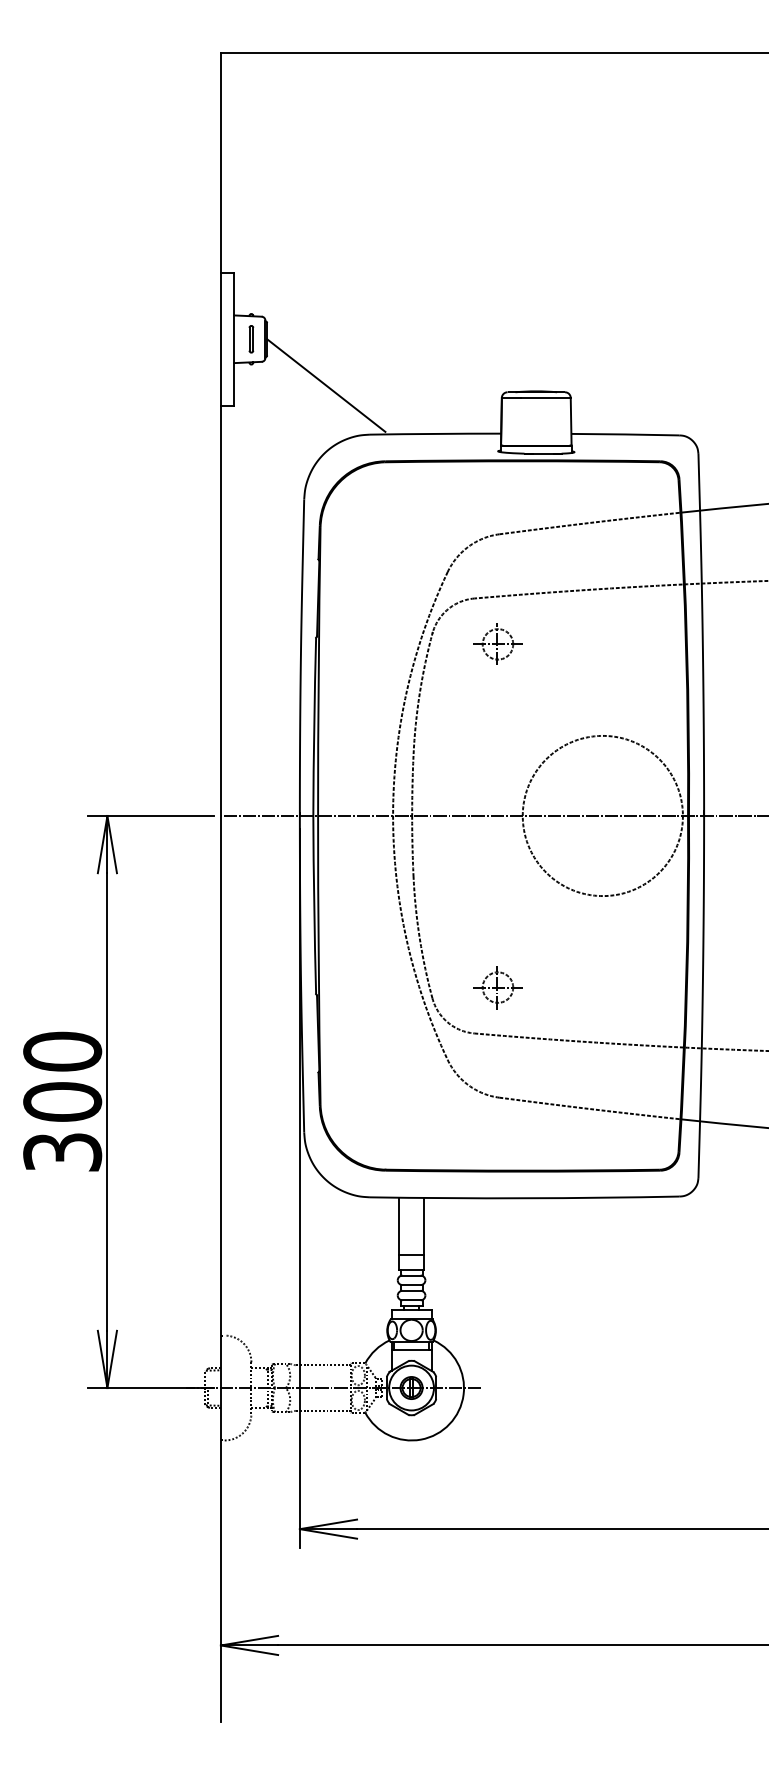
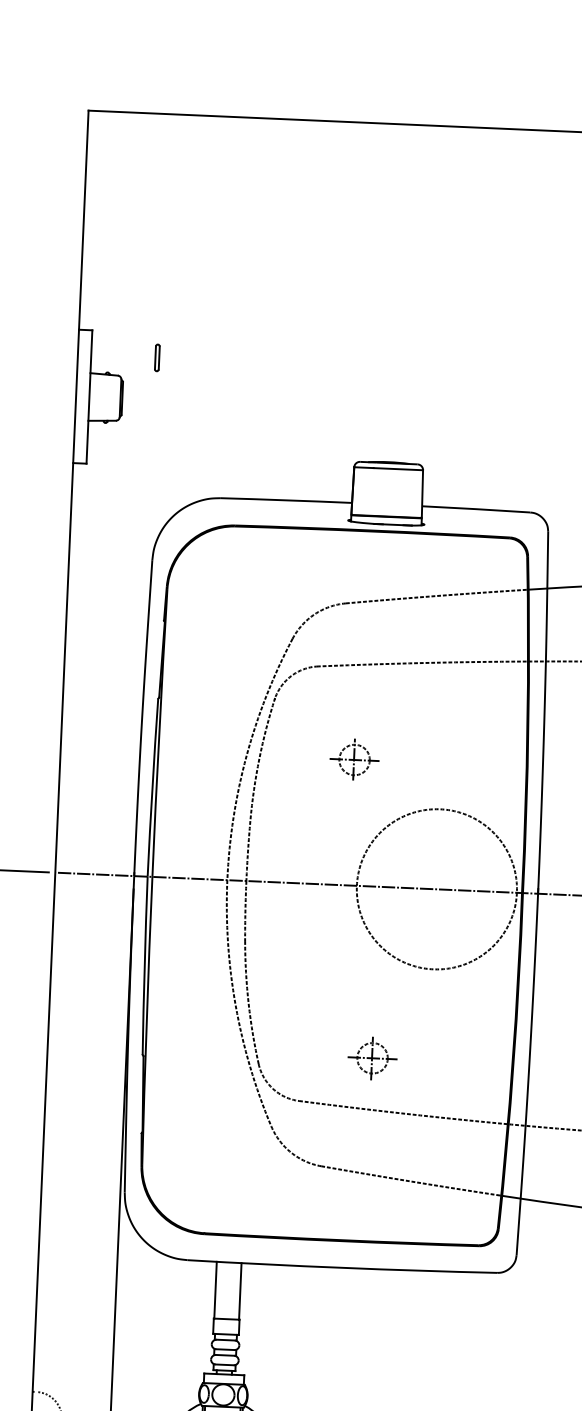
part: (251, 339) -> (157, 358), moved
line: (326, 385) -> (179, 447), removed
part: (497, 643) -> (354, 759), moved
part: (497, 987) -> (372, 1058), moved

